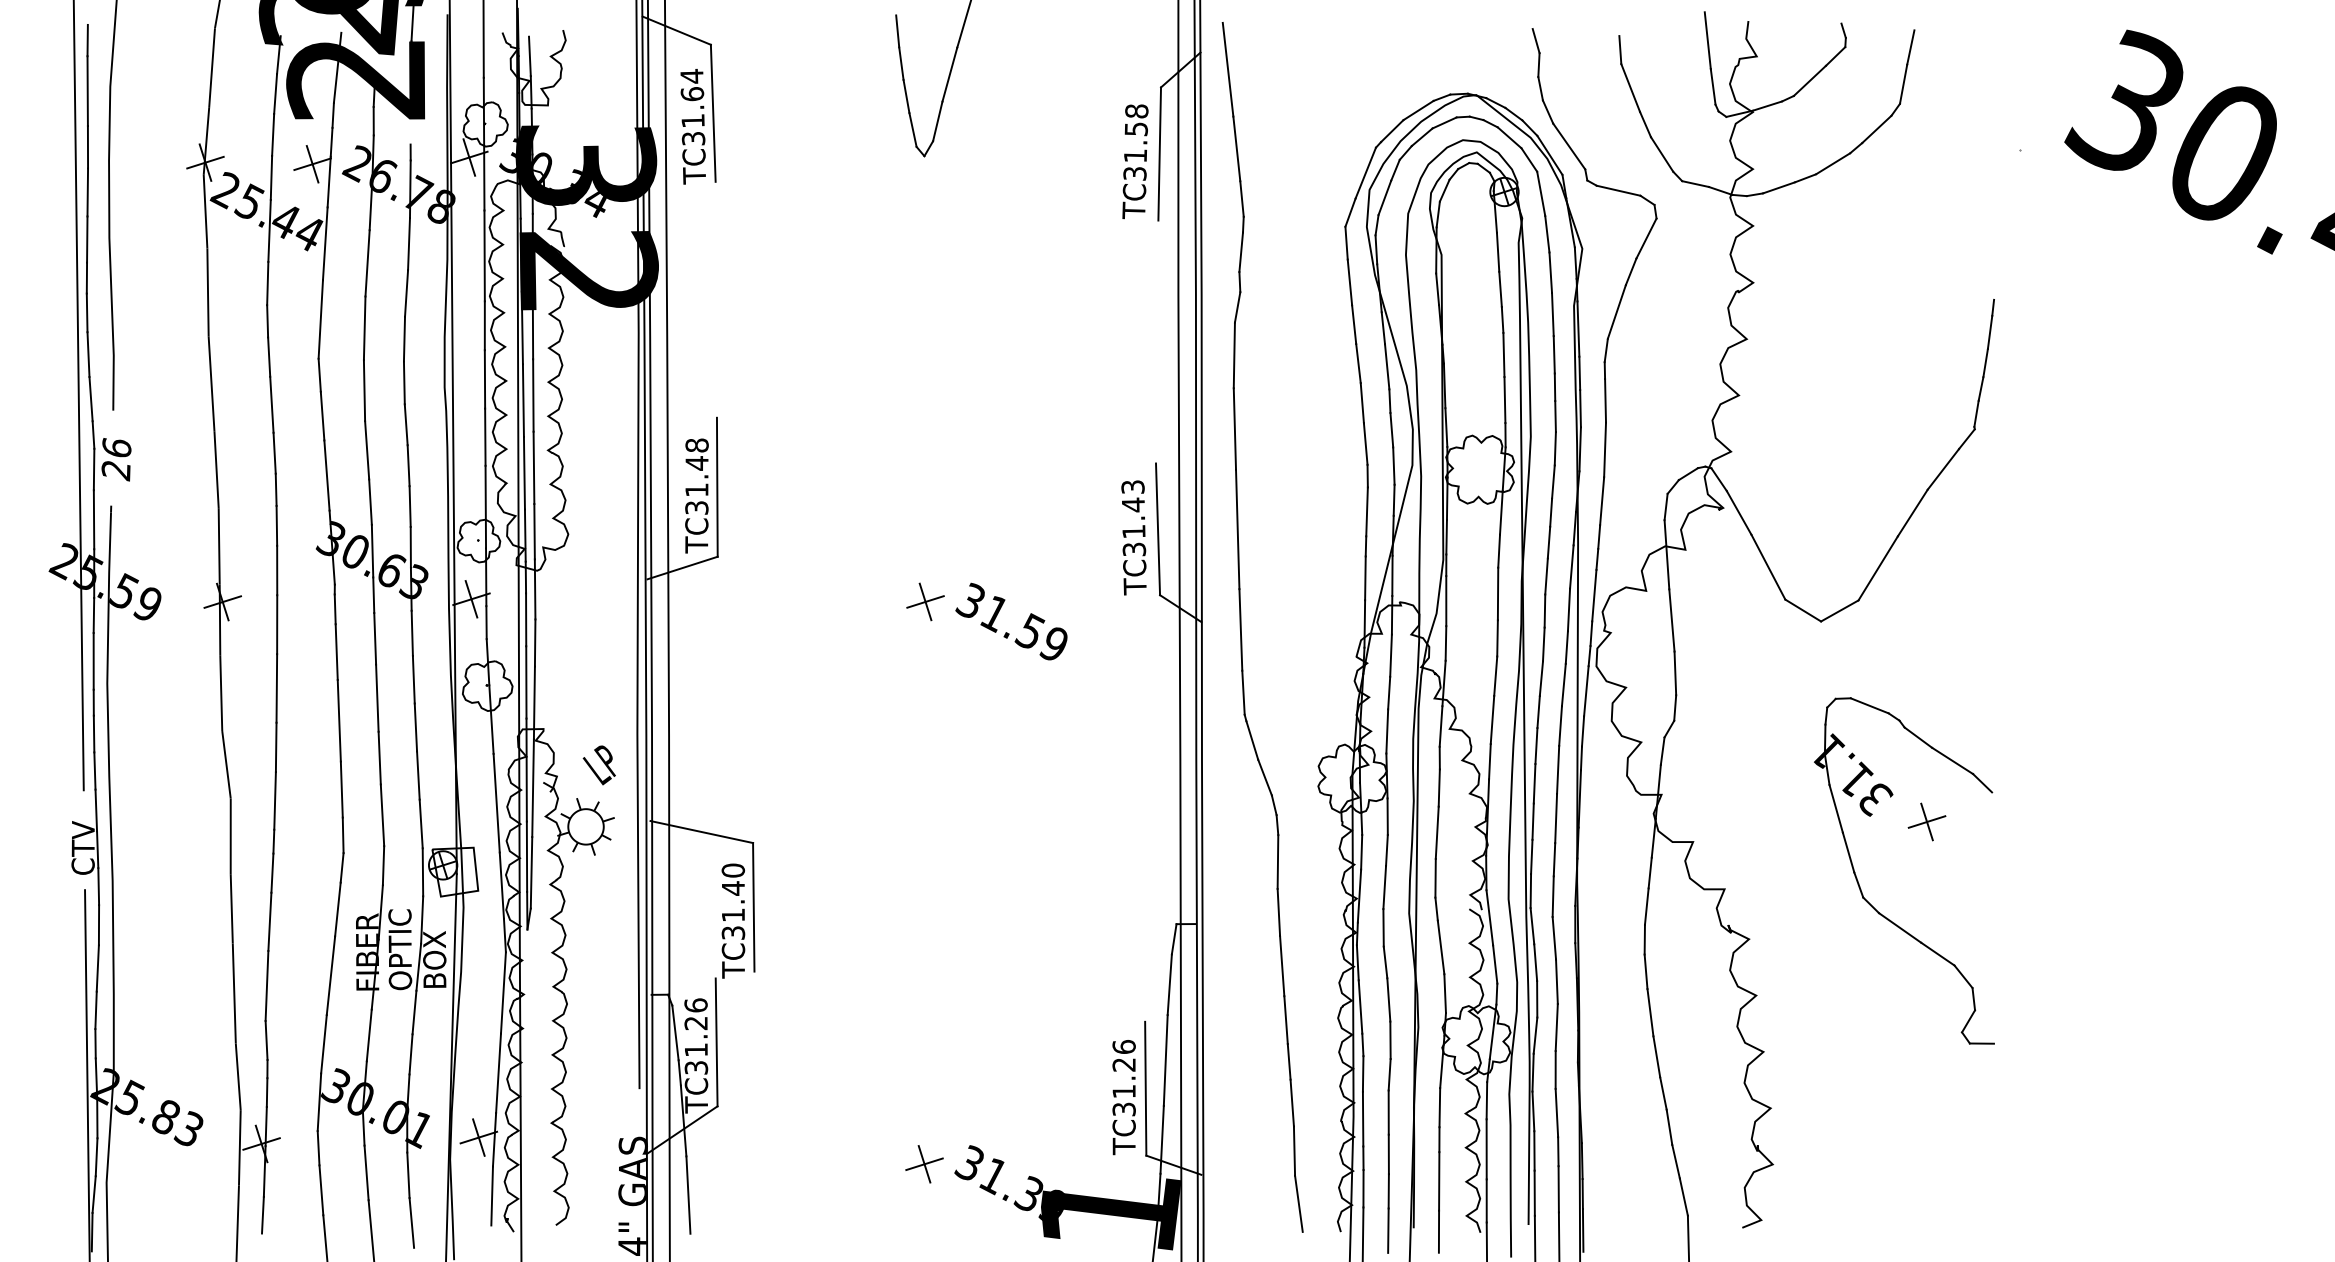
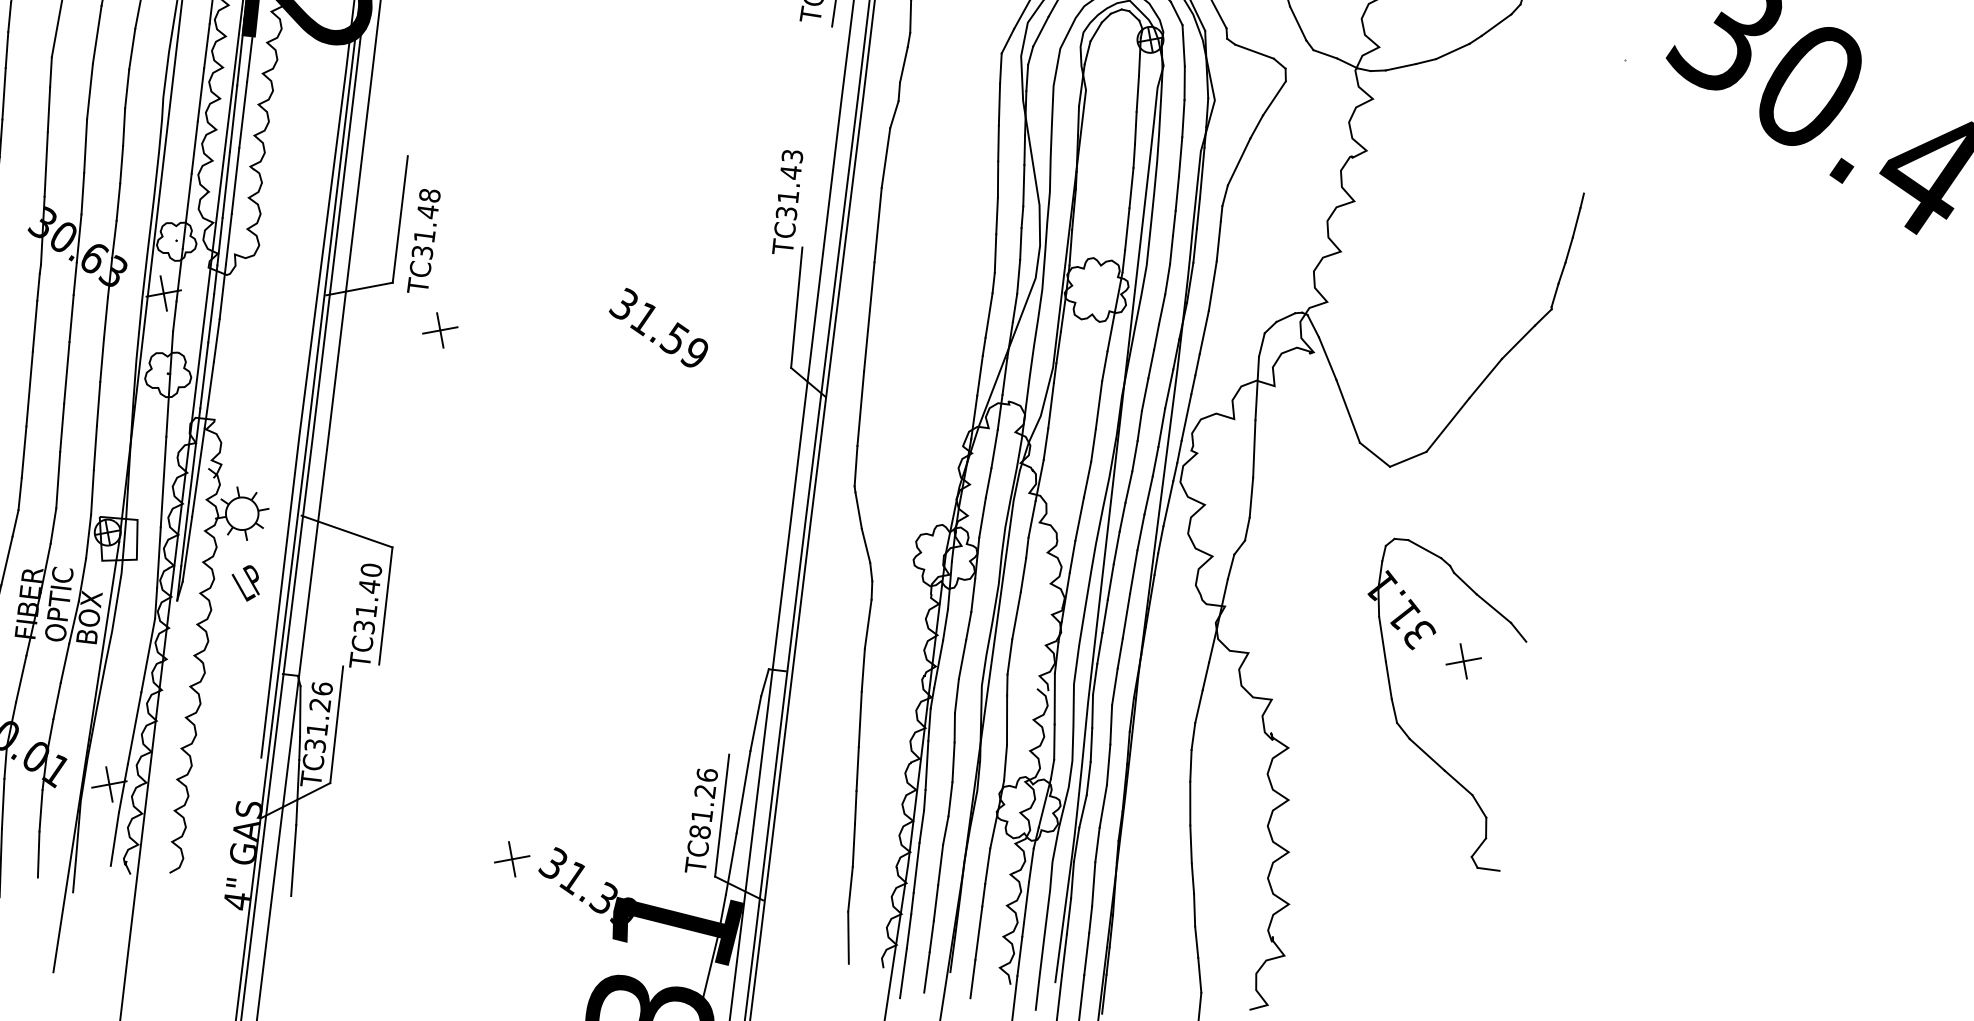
text: (696, 495) -> (423, 241), moved
text: (1133, 537) -> (787, 202), moved
part: (925, 601) -> (440, 330), moved
text: (1011, 621) -> (658, 327), moved
text: (598, 765) -> (245, 583), moved
text: (1123, 1109) -> (699, 832), TC31.26 -> TC81.26

